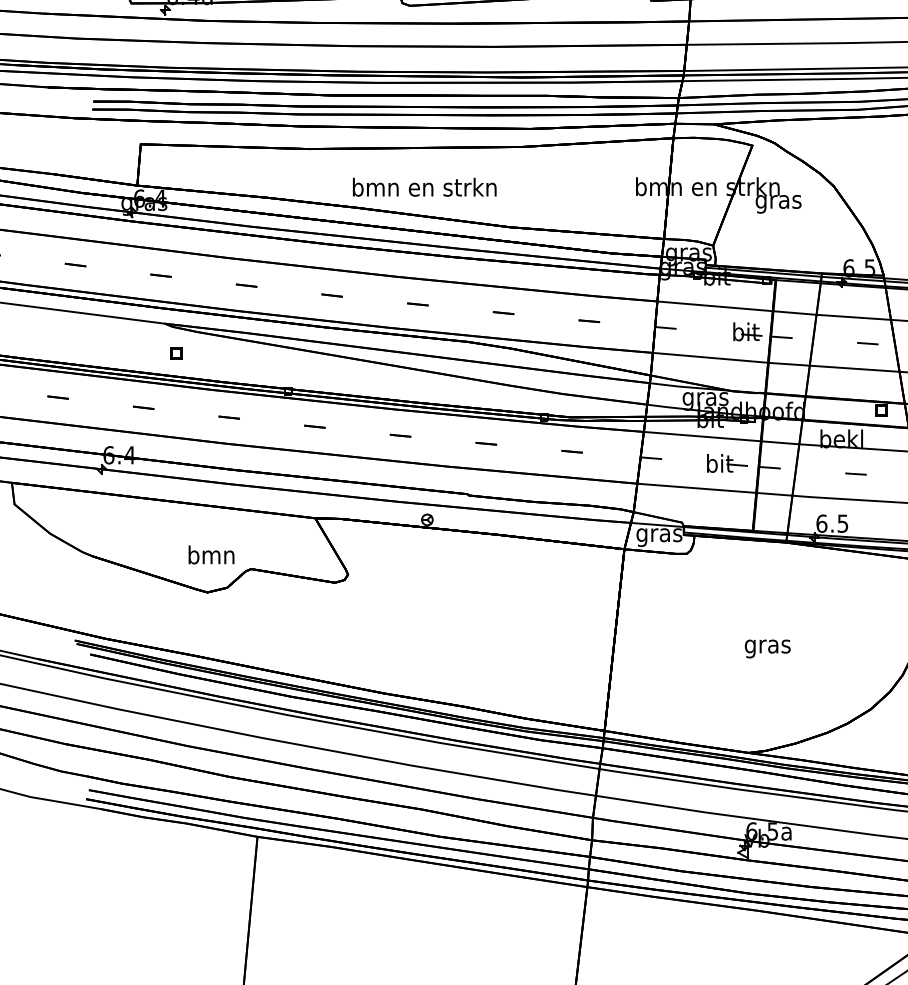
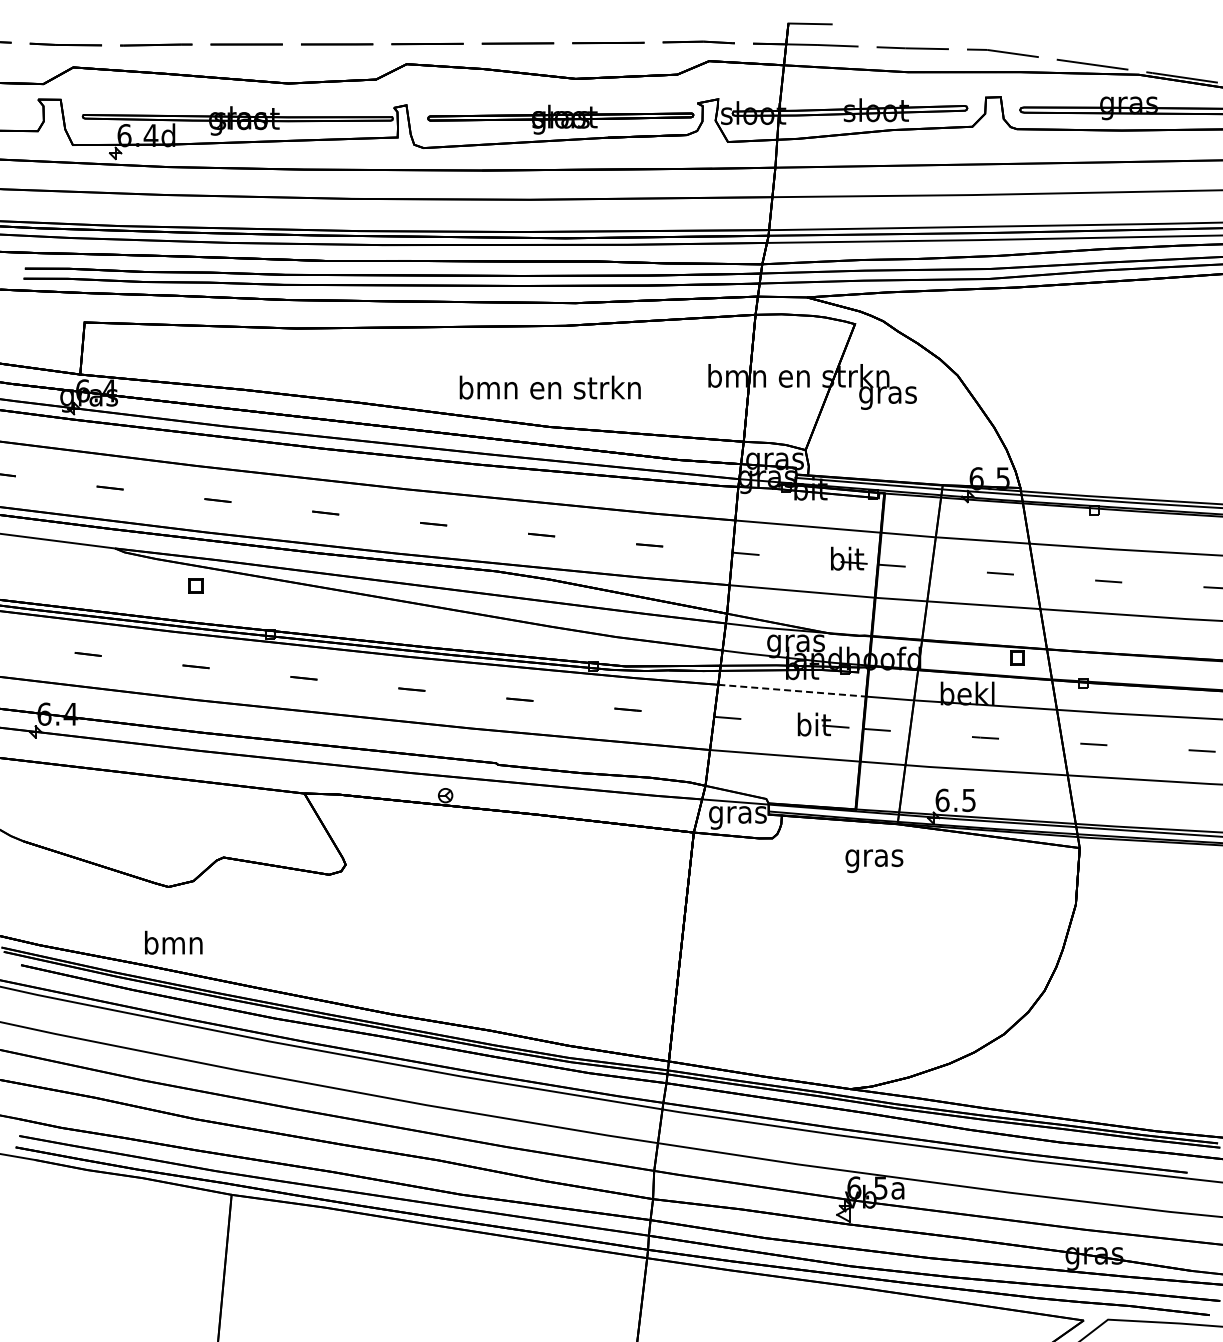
text: (424, 187) -> (549, 387), moved
part: (175, 353) -> (195, 585), moved
line: (702, 436) -> (792, 690), solid -> dashed
text: (211, 554) -> (173, 942), moved
text: (767, 649) -> (874, 861), moved

